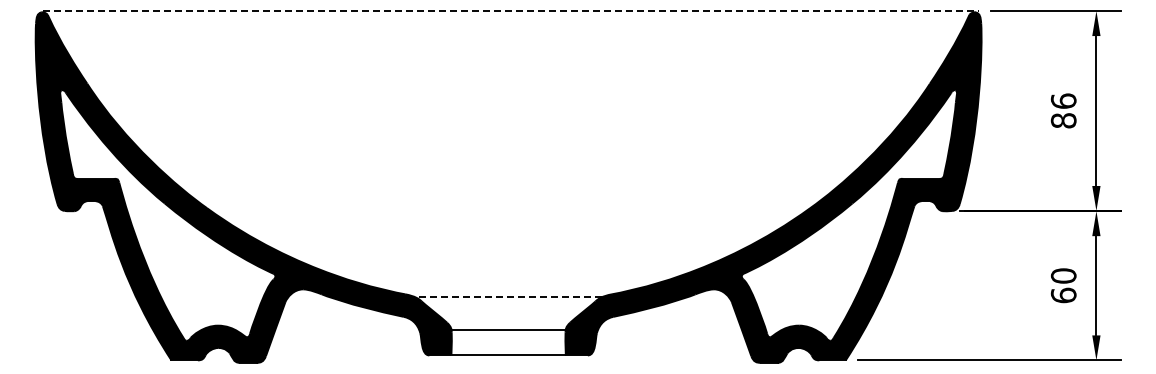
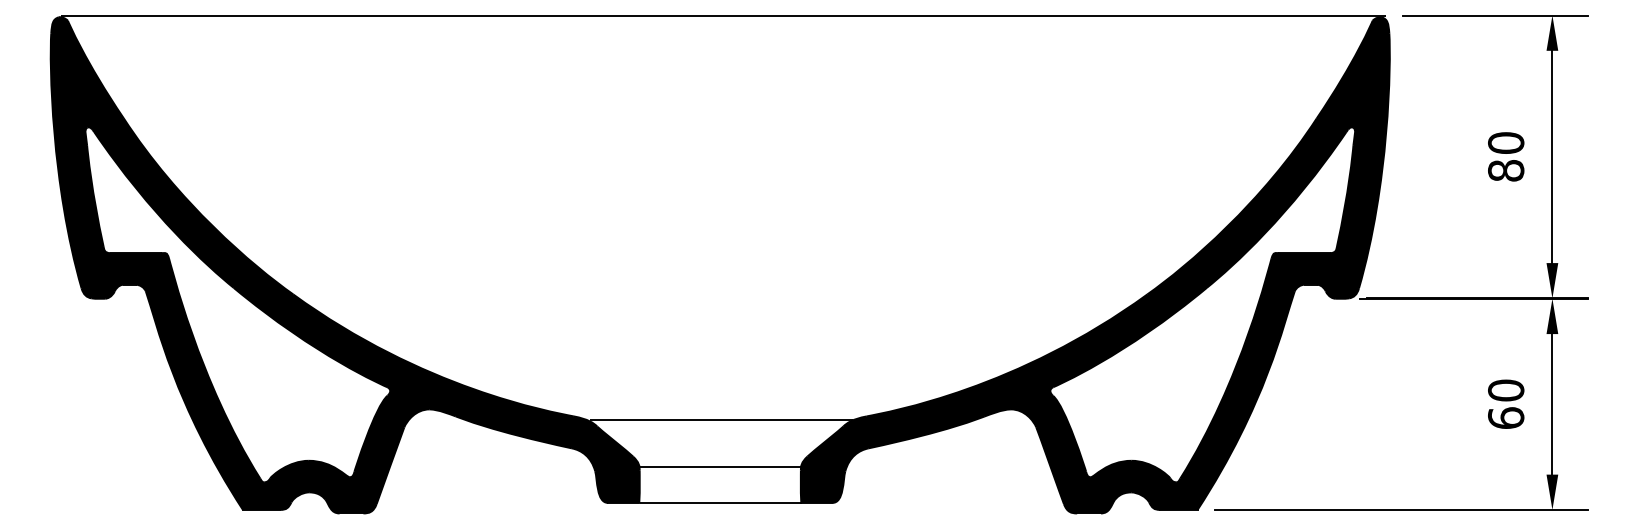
line: (510, 11) -> (722, 16), dashed -> solid
text: (1063, 100) -> (1505, 142), 86 -> 80
line: (509, 296) -> (721, 419), dashed -> solid

